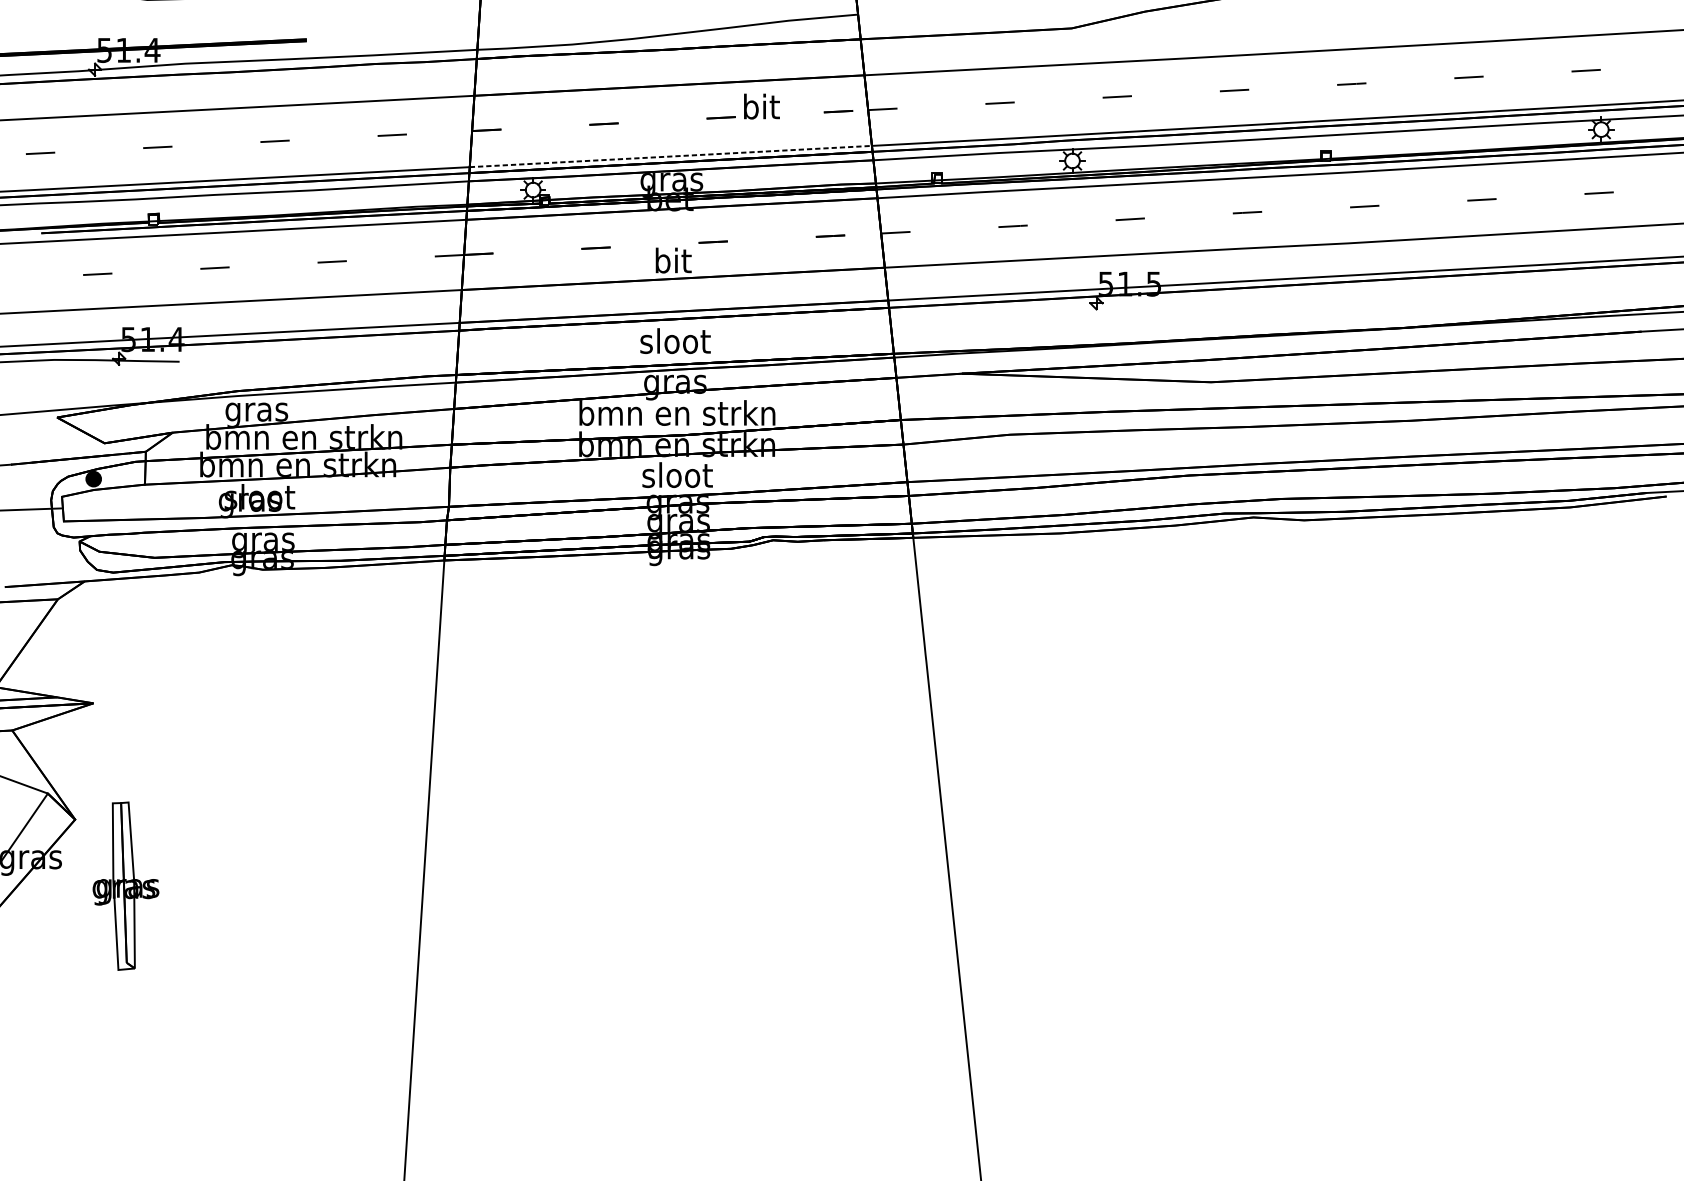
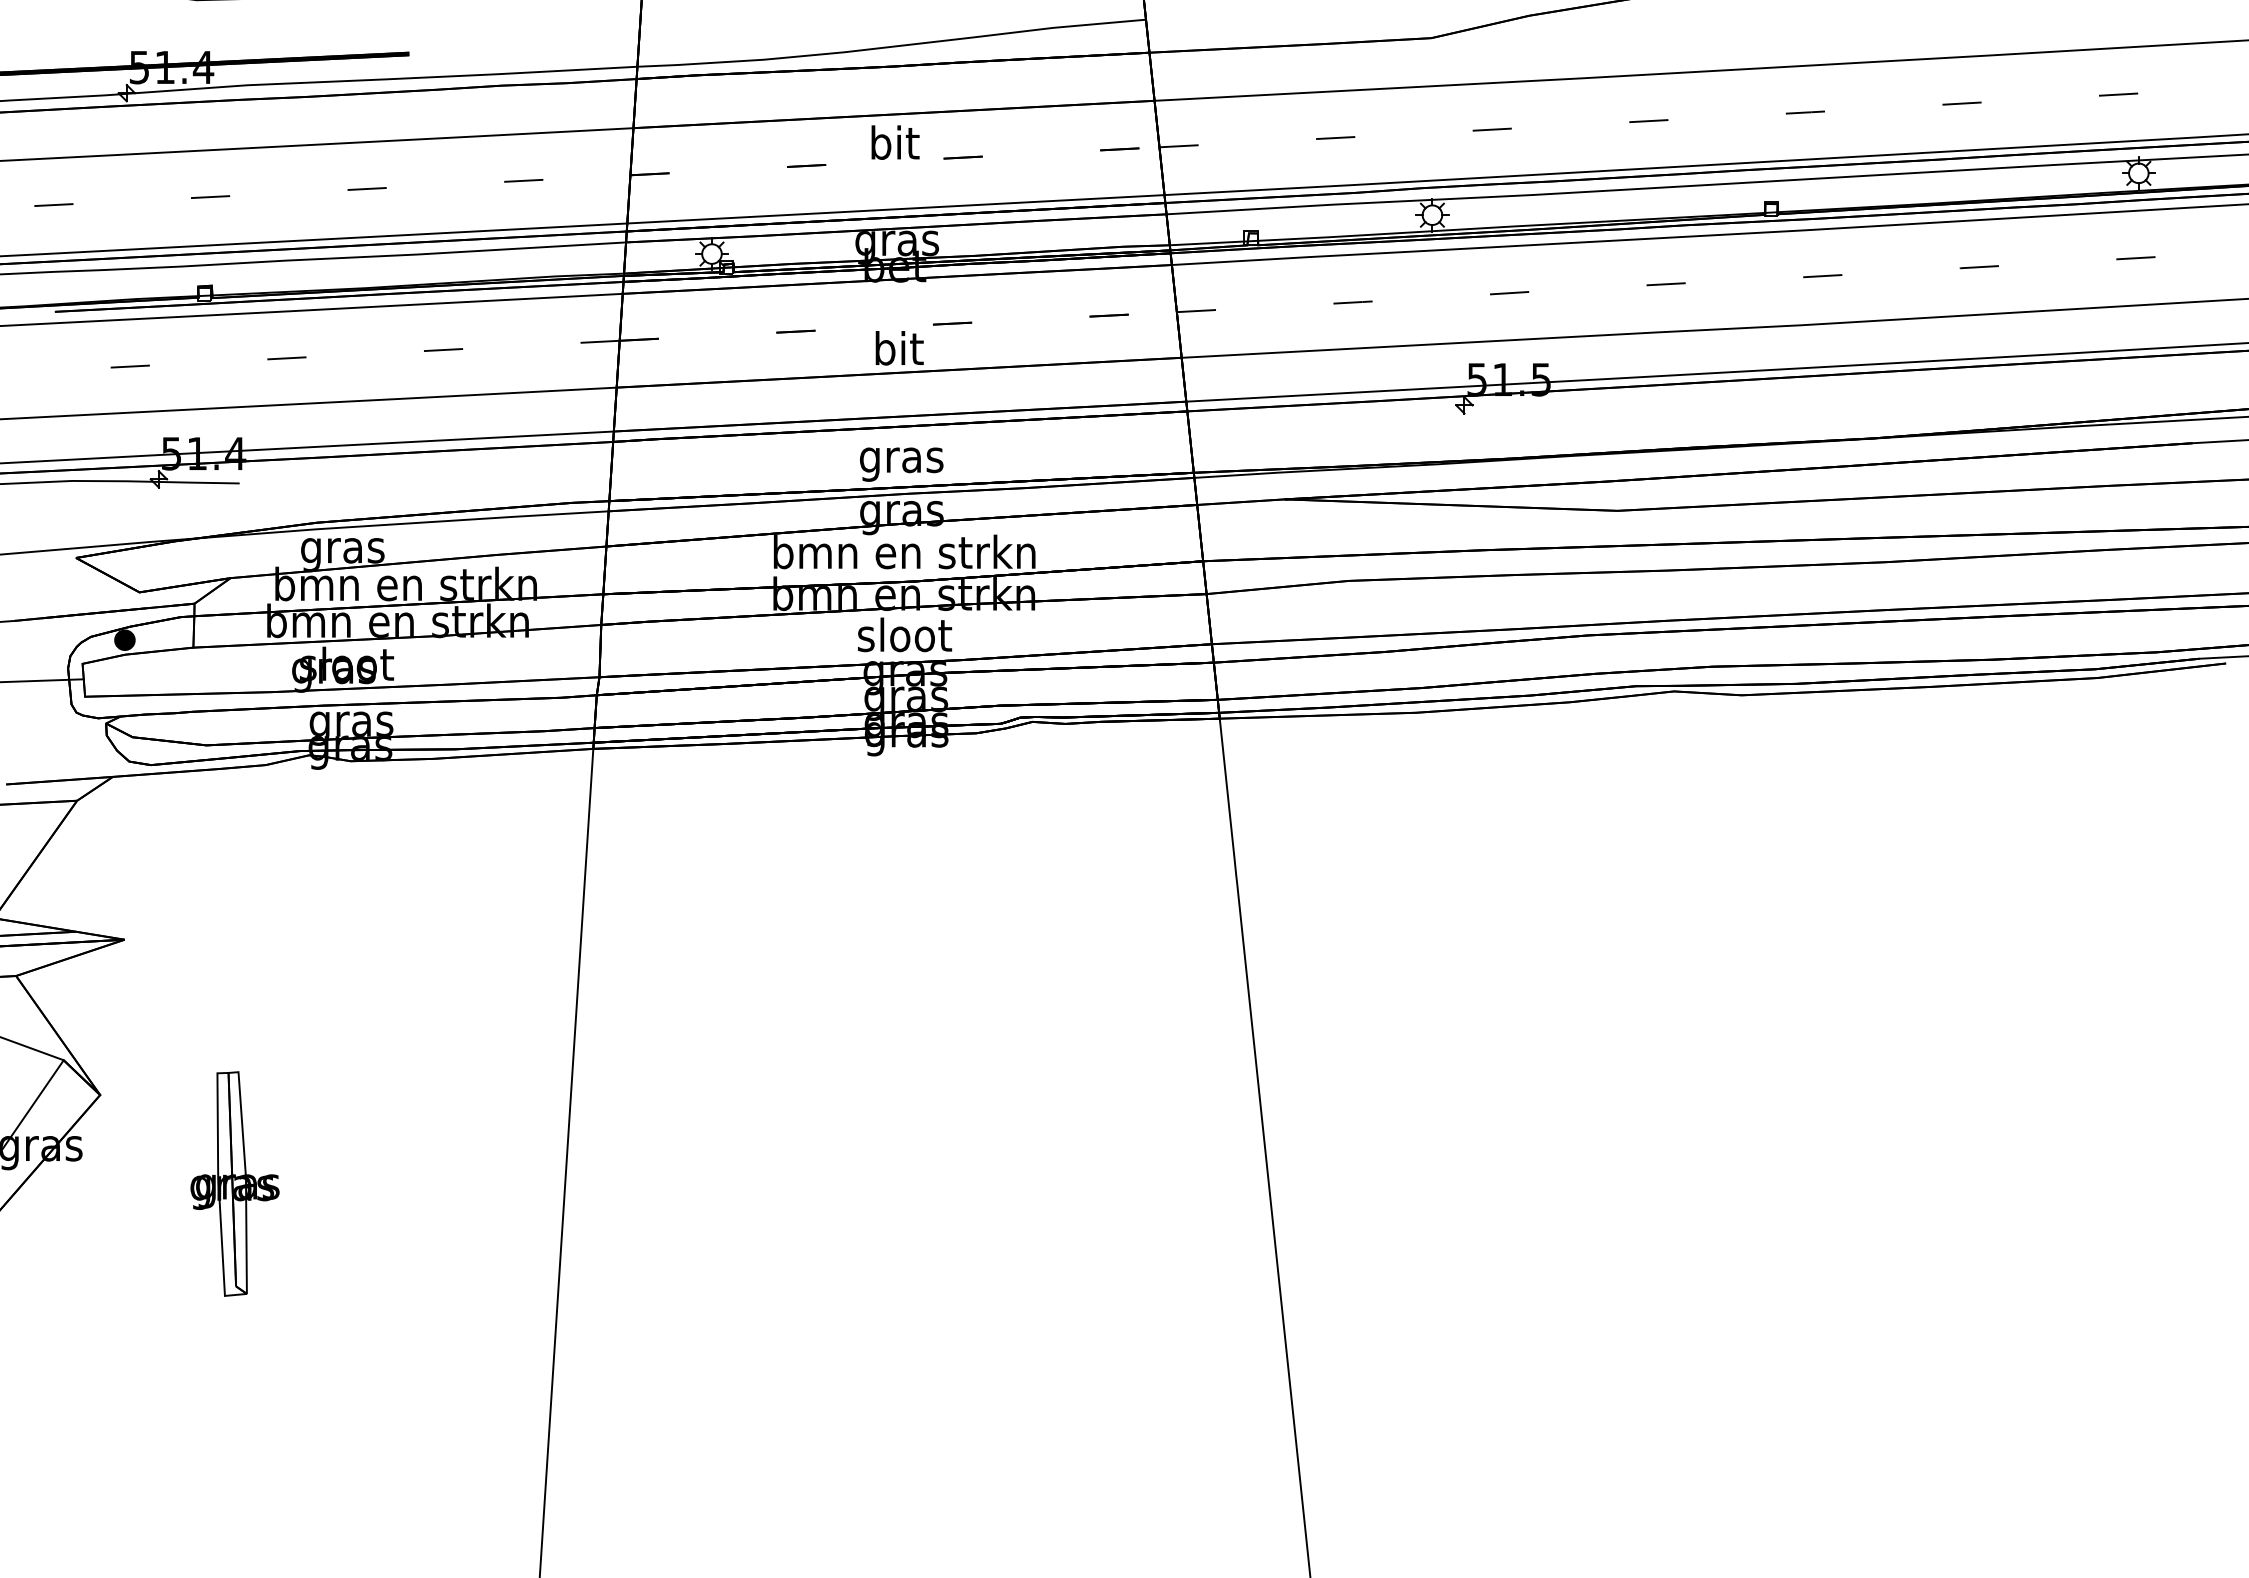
text: (761, 106) -> (895, 142), moved
line: (670, 156) -> (895, 209), dashed -> solid
text: (675, 343) -> (902, 459), sloot -> gras
part: (125, 885) -> (234, 1183), moved

